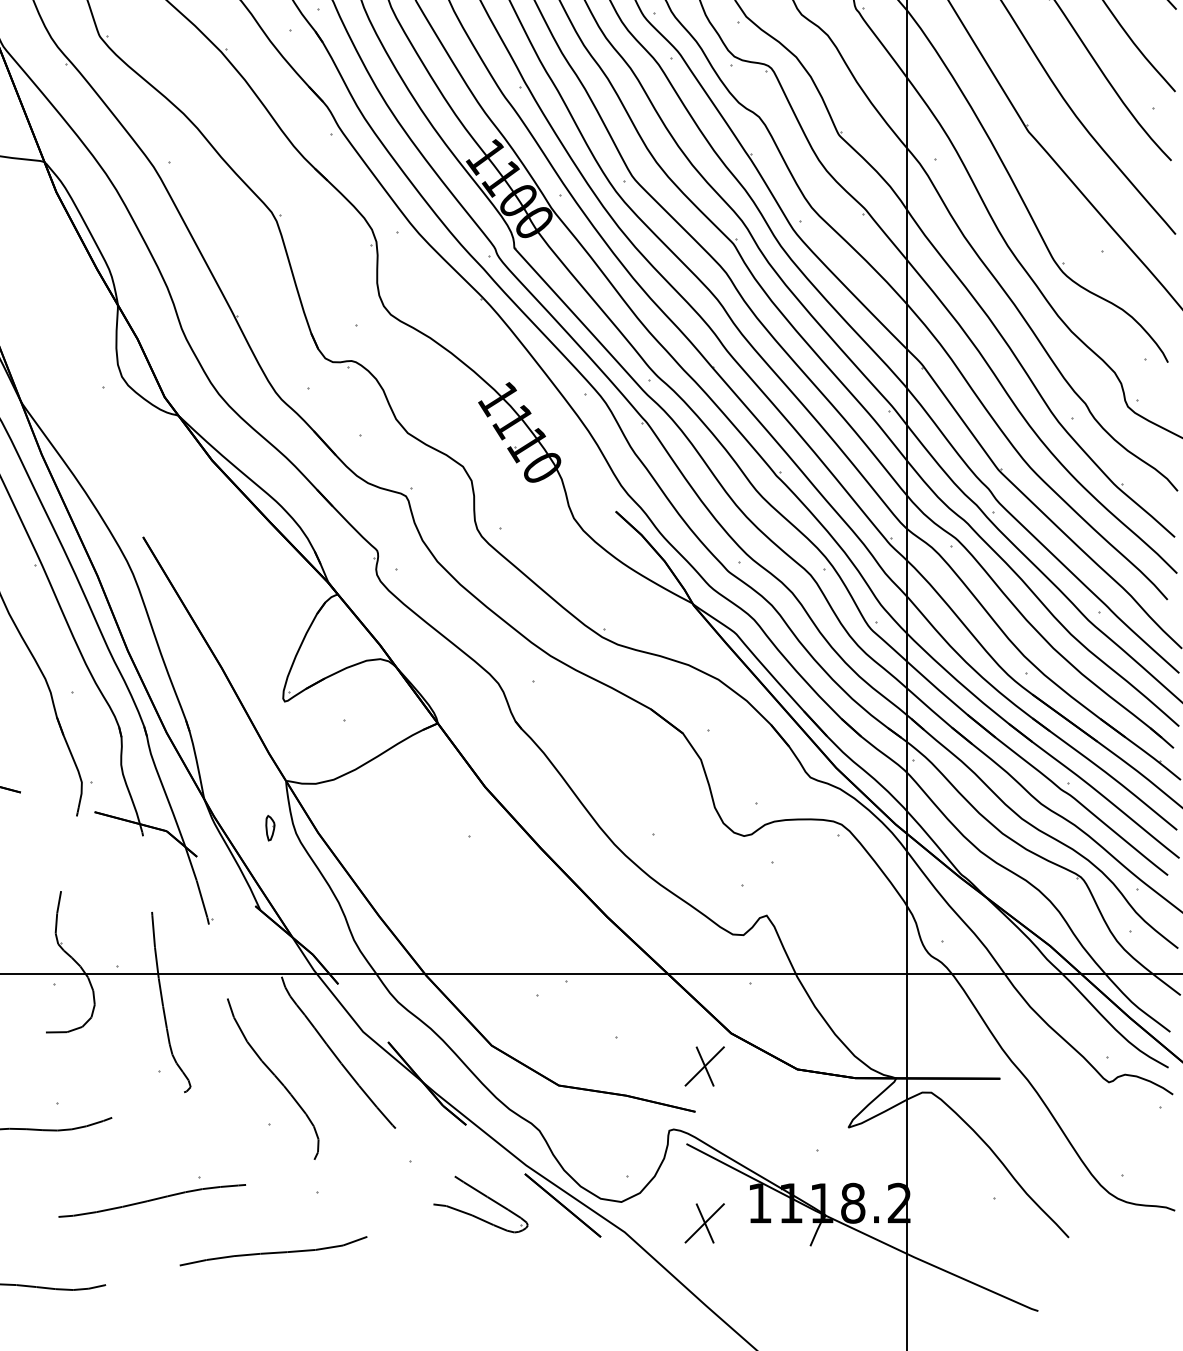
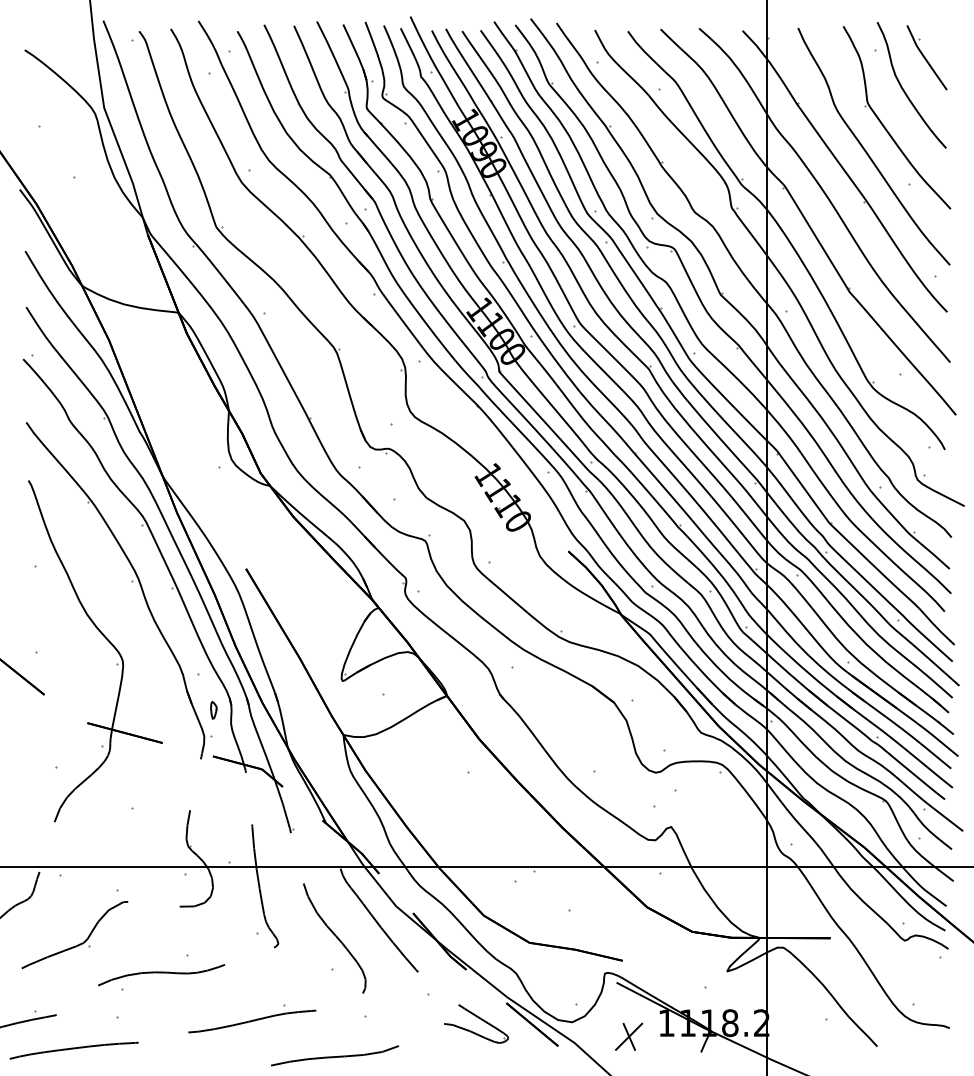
part: (269, 828) -> (213, 710), moved
part: (705, 1065) -> (629, 929), removed

